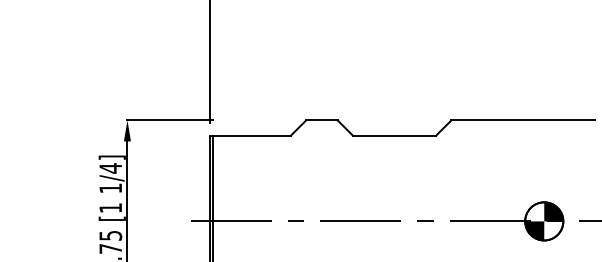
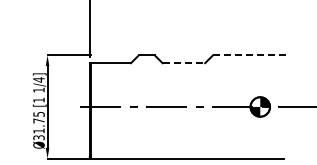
line: (523, 120) -> (249, 55), solid -> dashed
line: (395, 136) -> (184, 63), solid -> dashed

